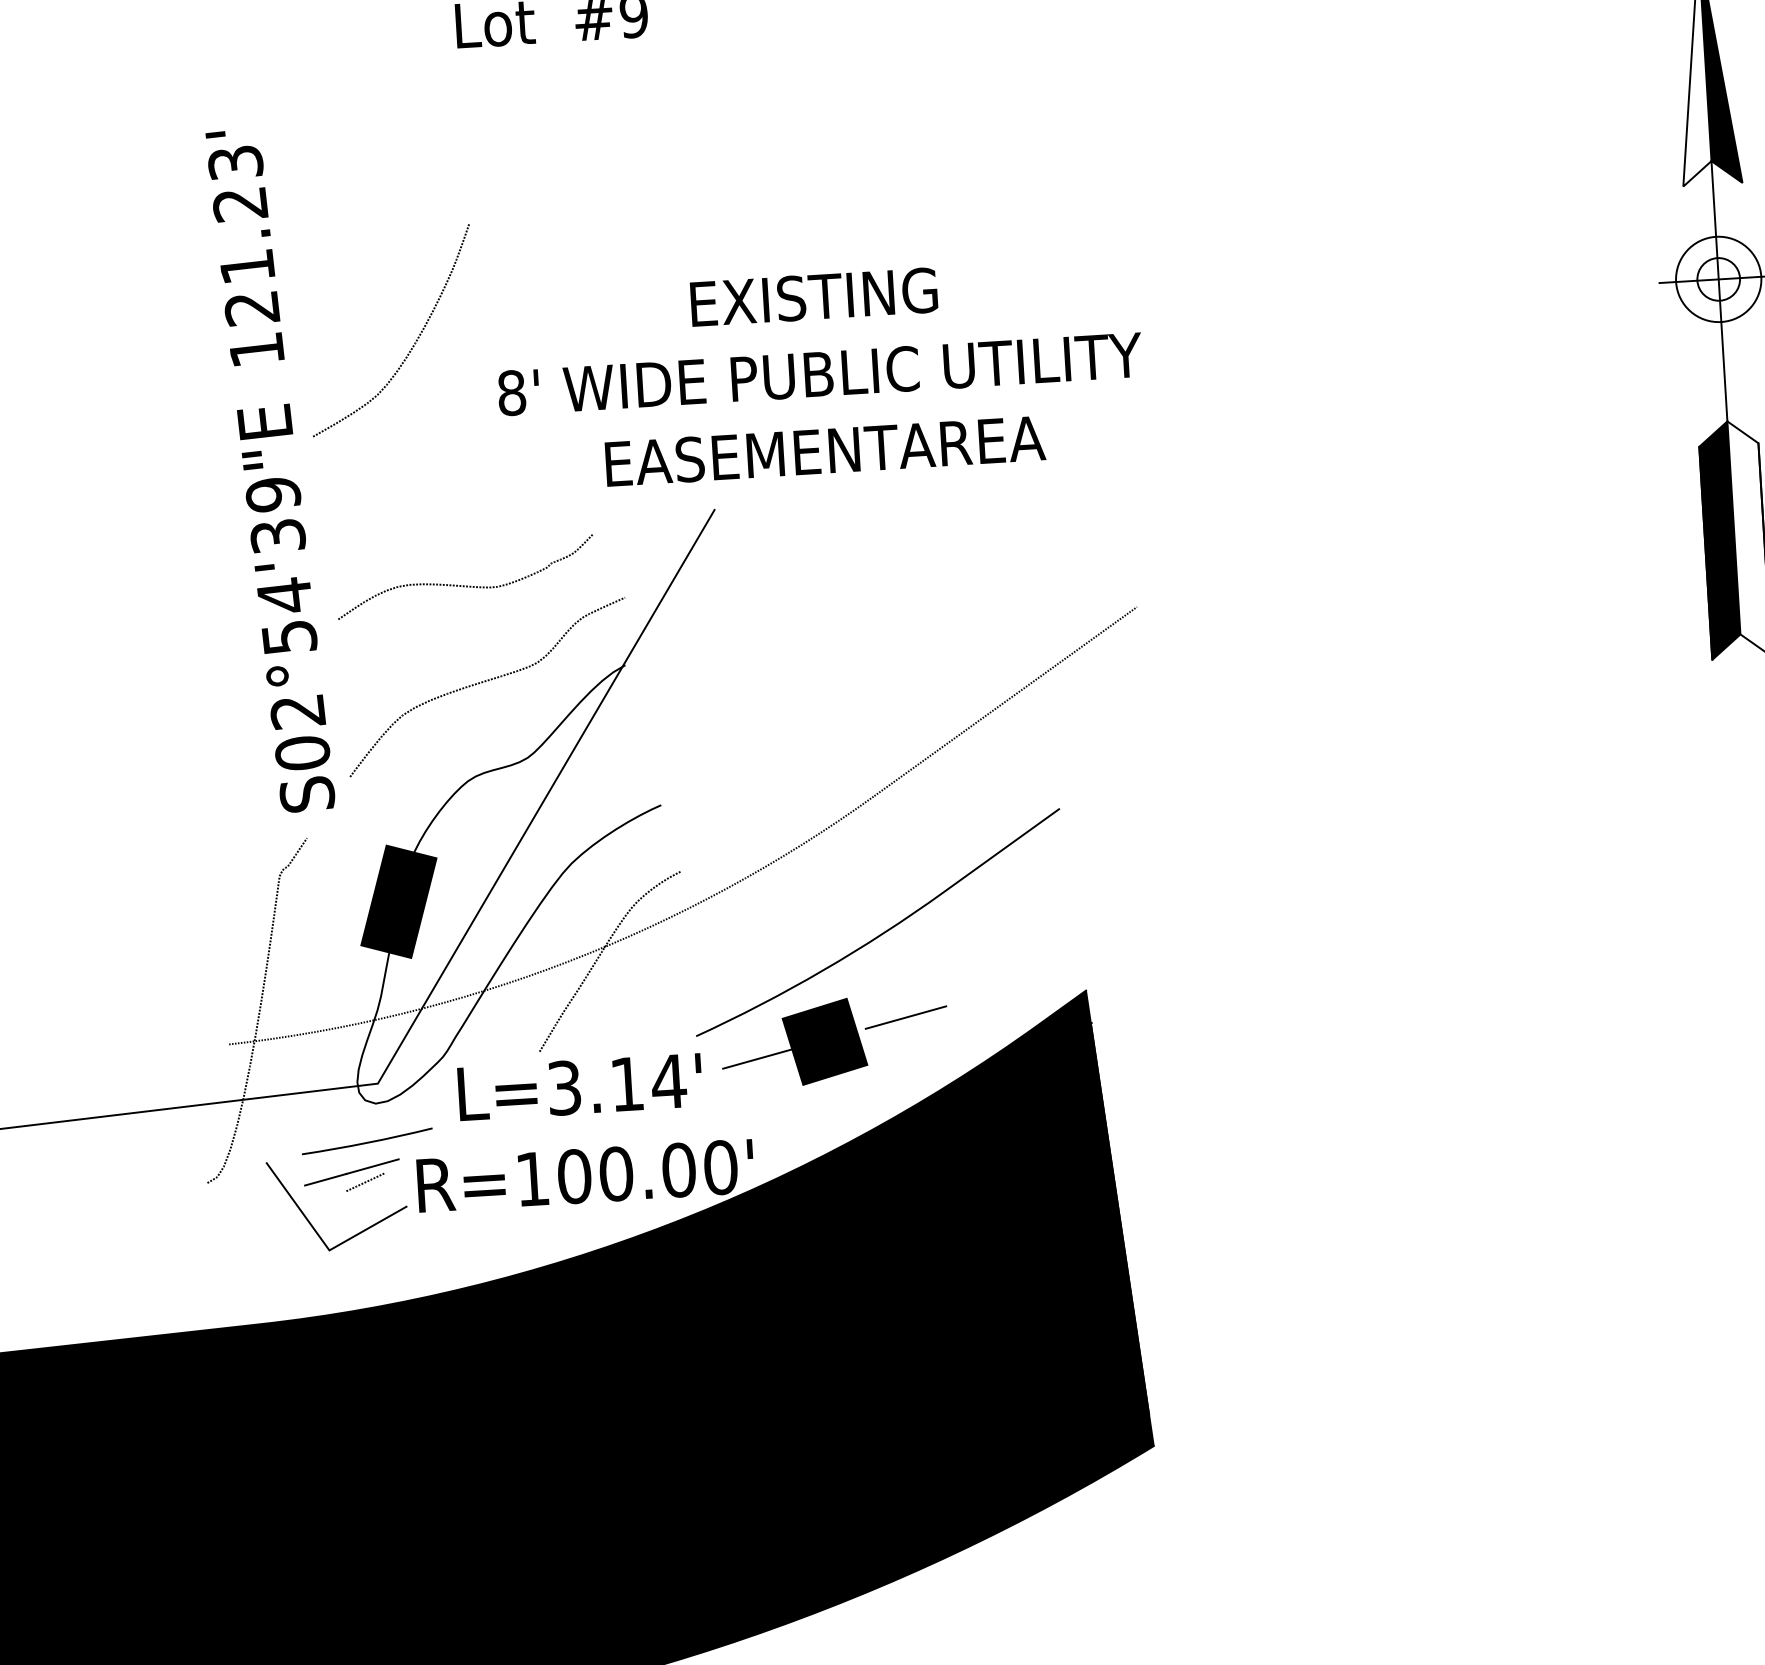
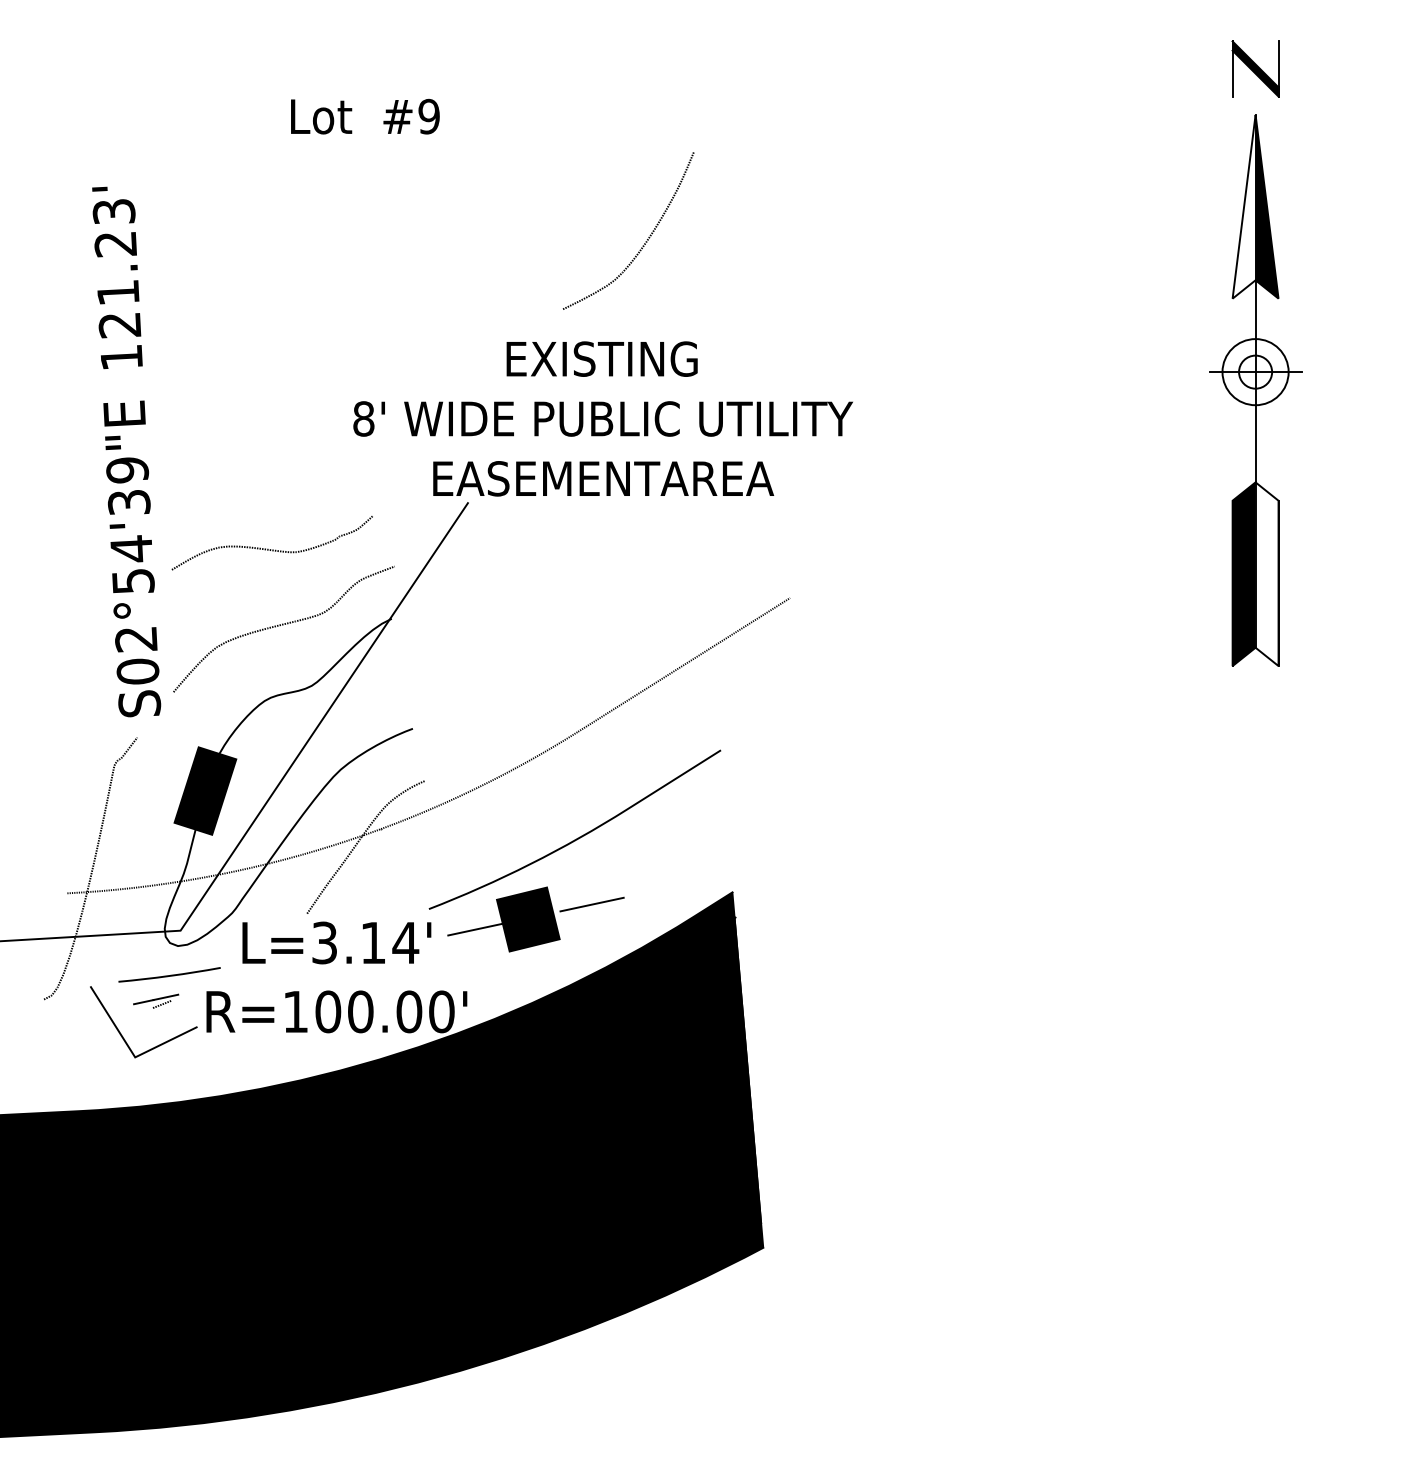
curve: (413, 342) -> (645, 241), moved
text: (819, 373) -> (602, 418), moved
part: (351, 1176) -> (155, 1001), size x0.6

